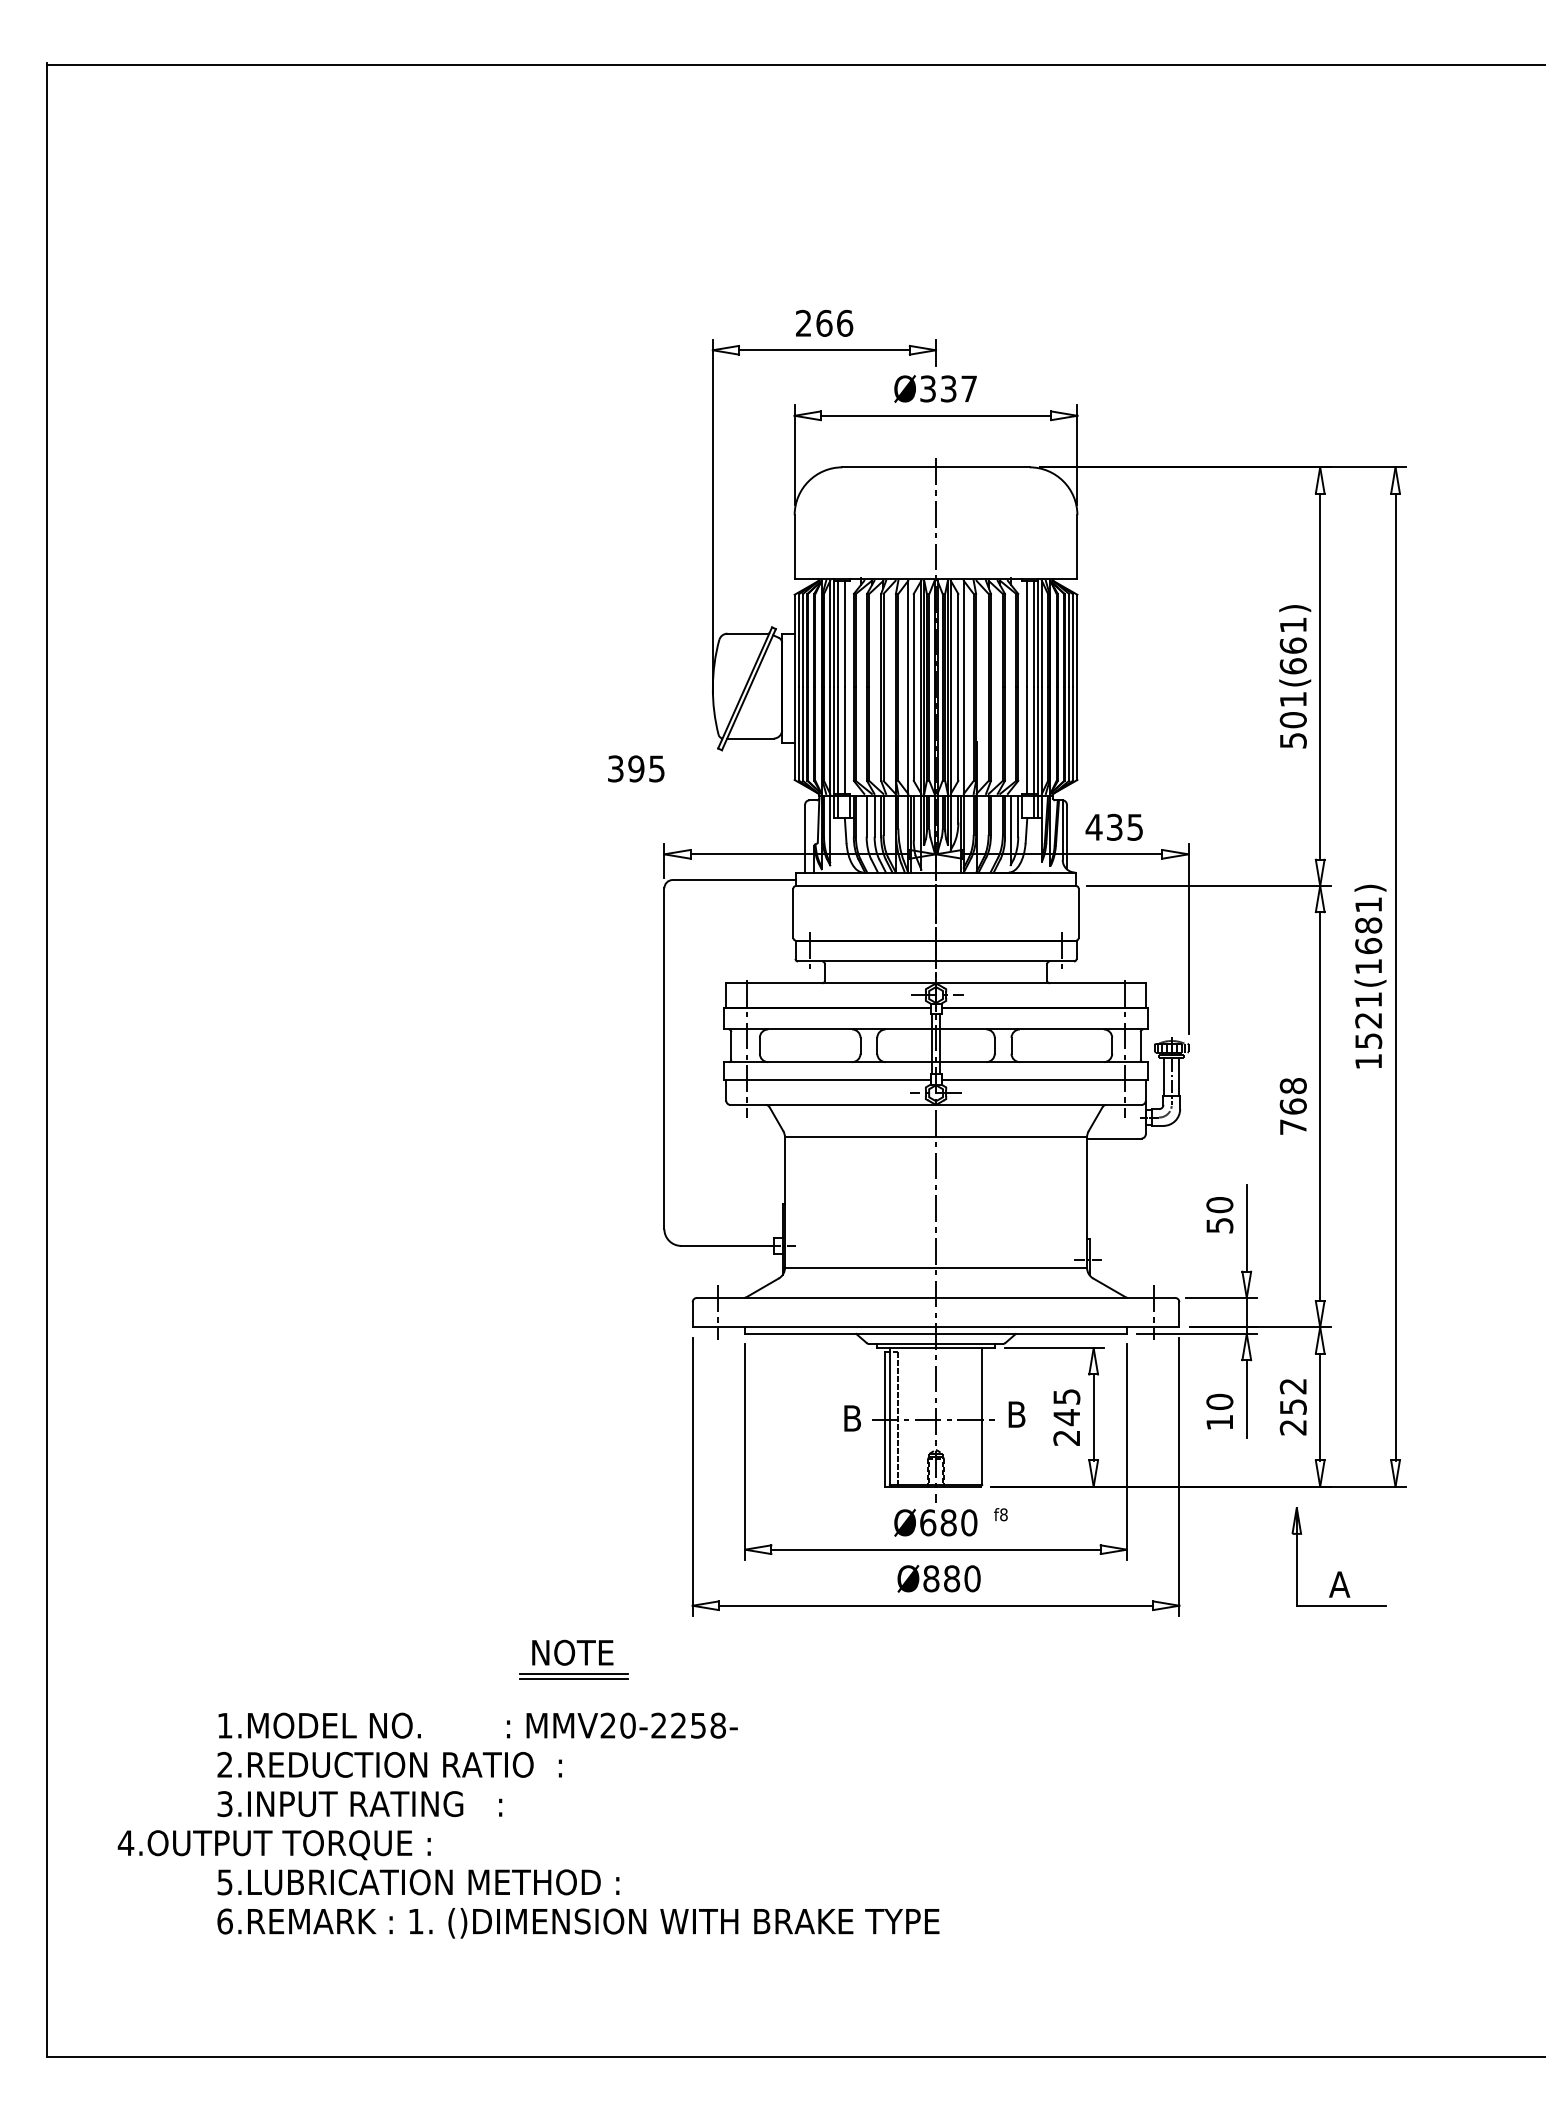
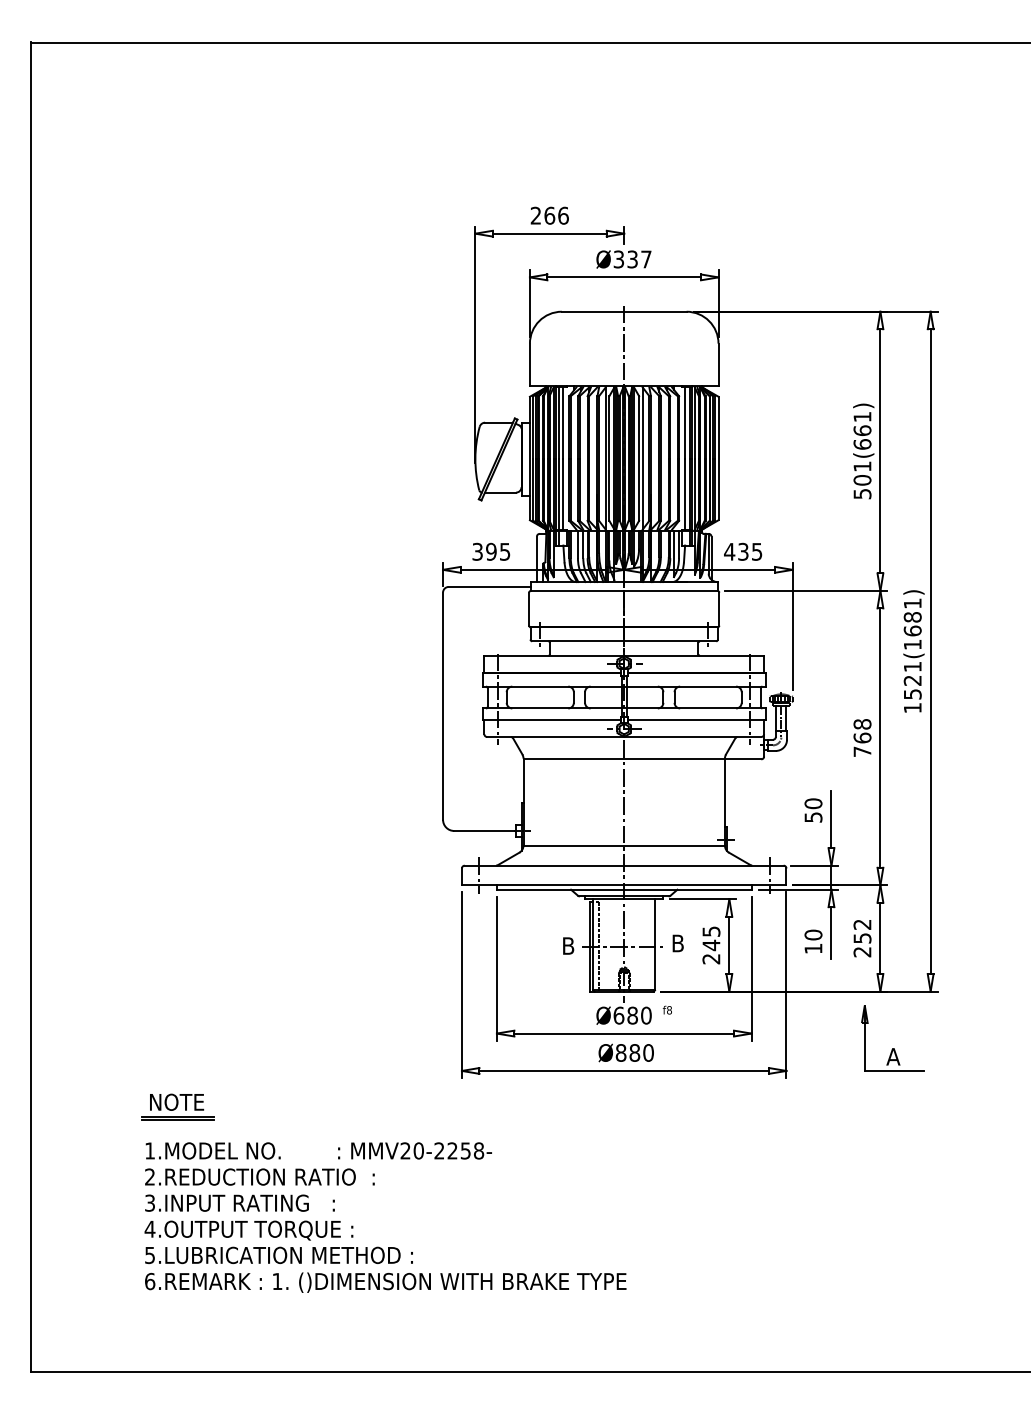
text: (636, 768) -> (491, 551), moved
part: (573, 1659) -> (177, 1106), moved
text: (273, 1844) -> (248, 1230), moved

